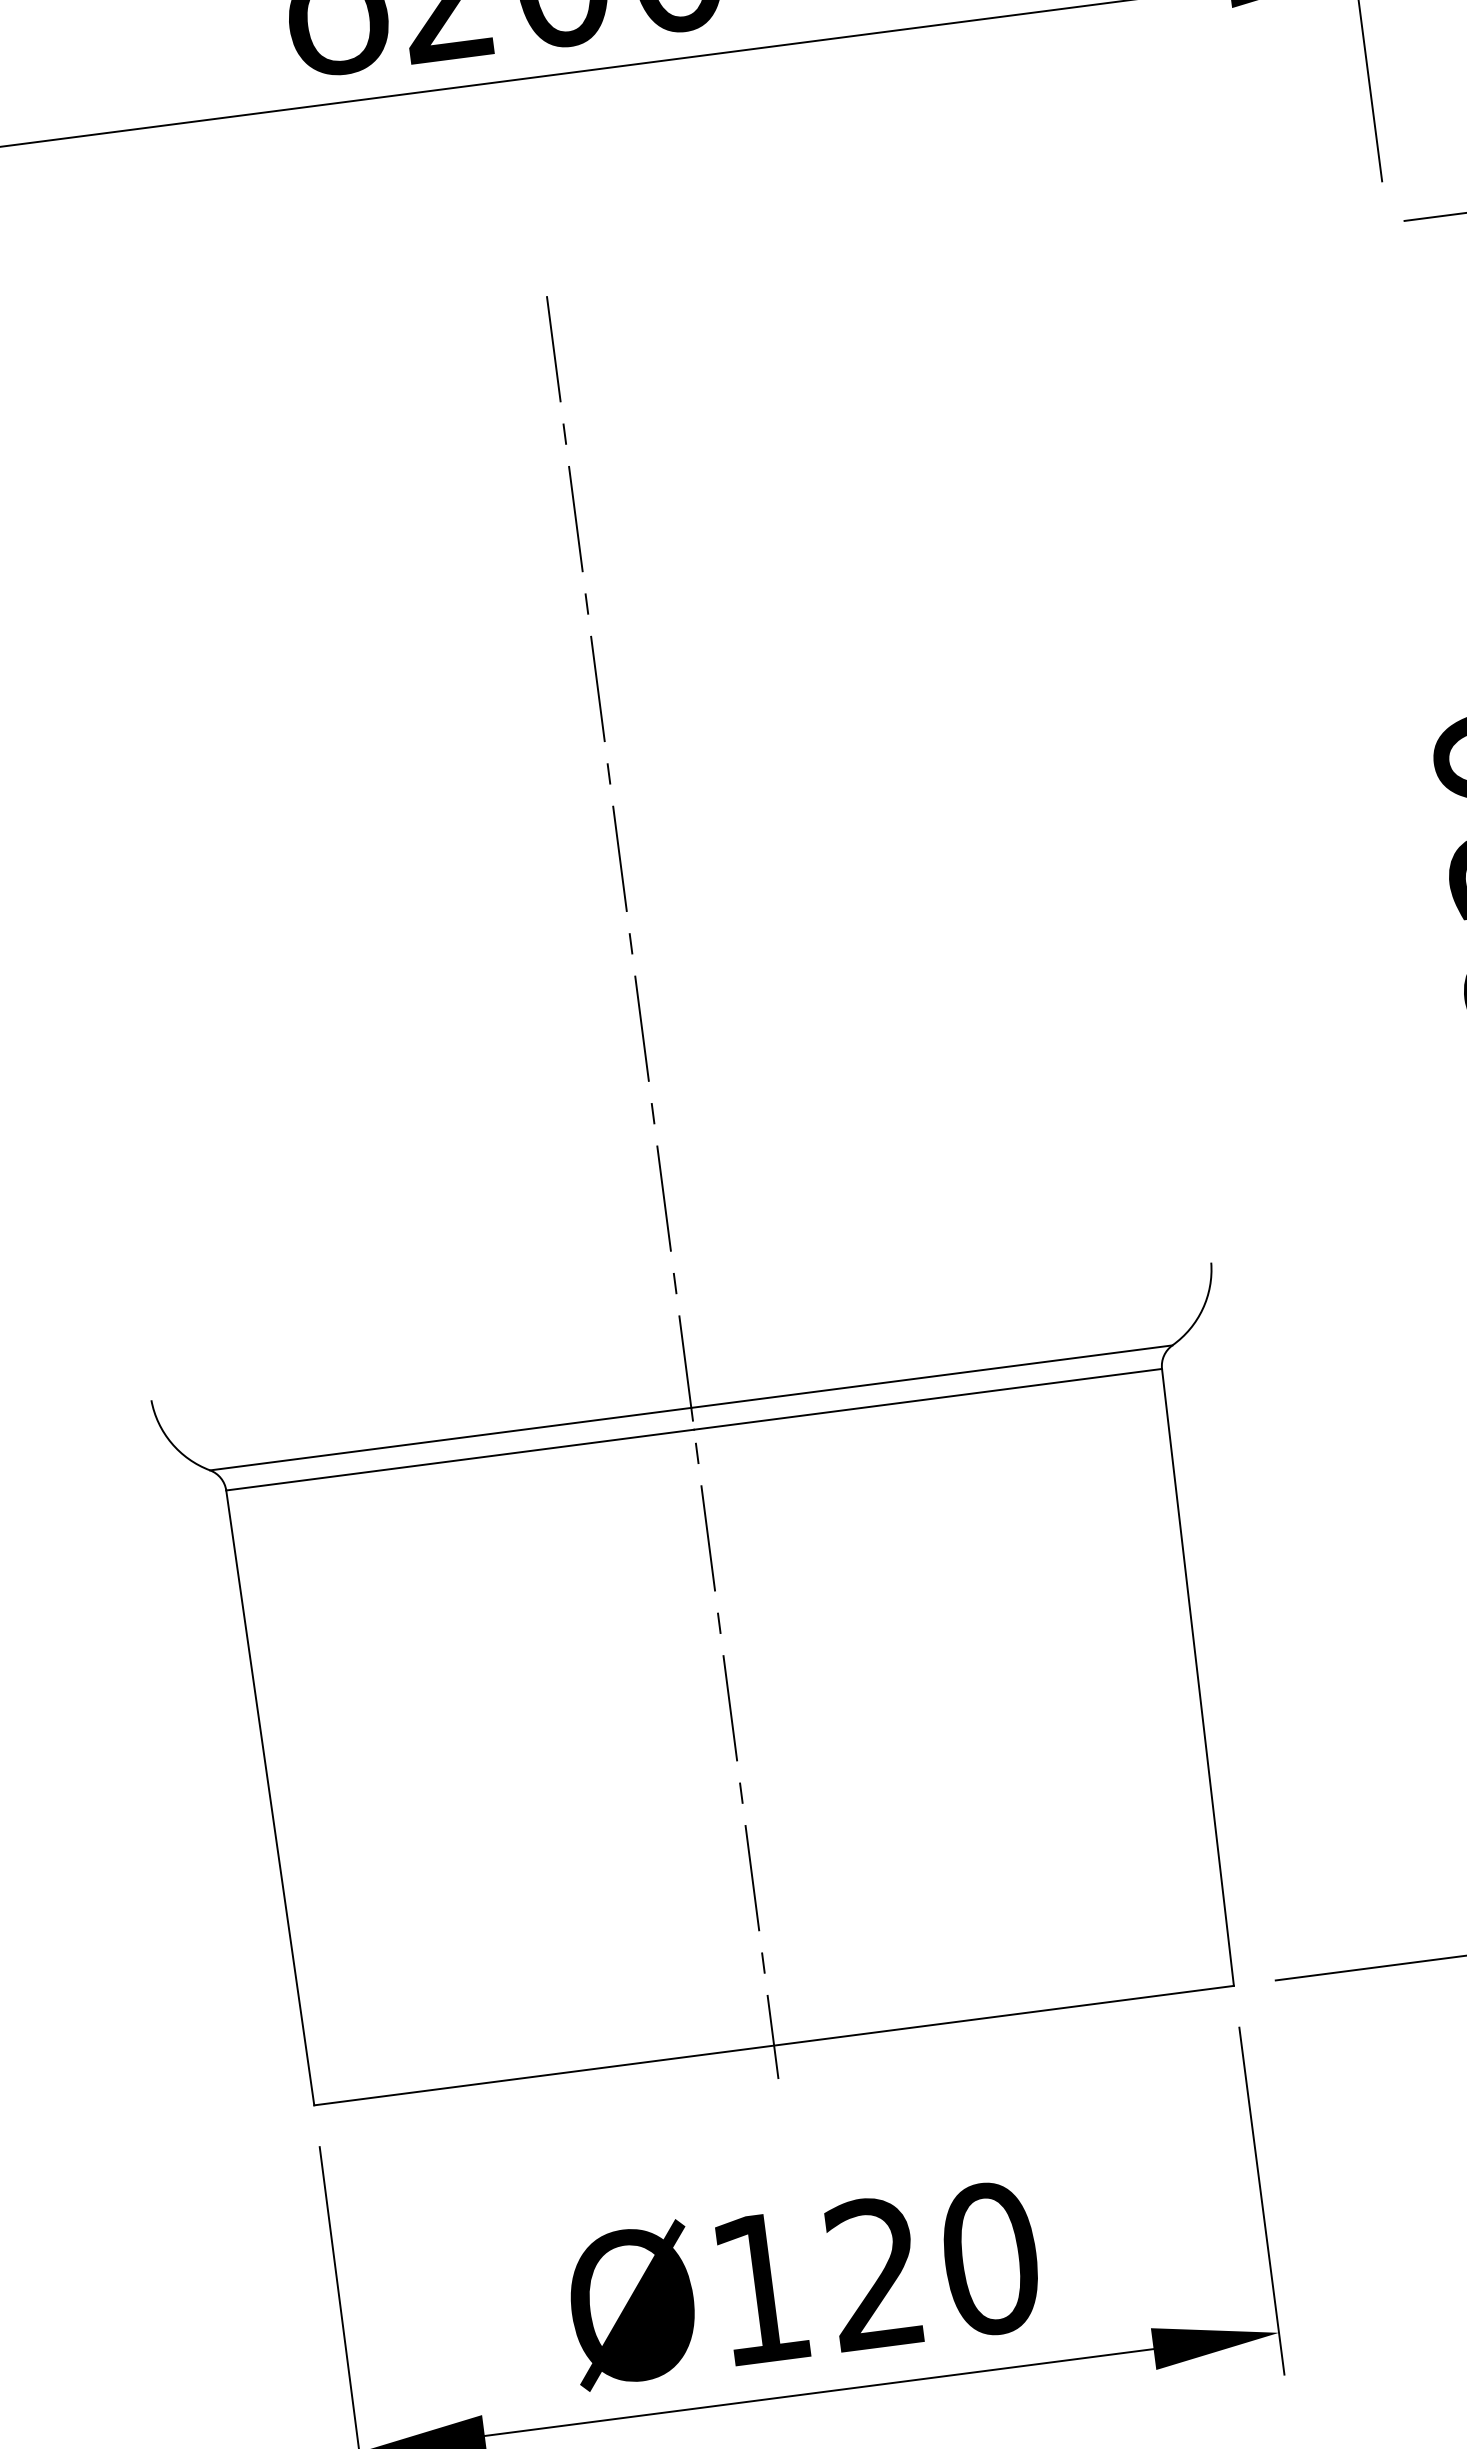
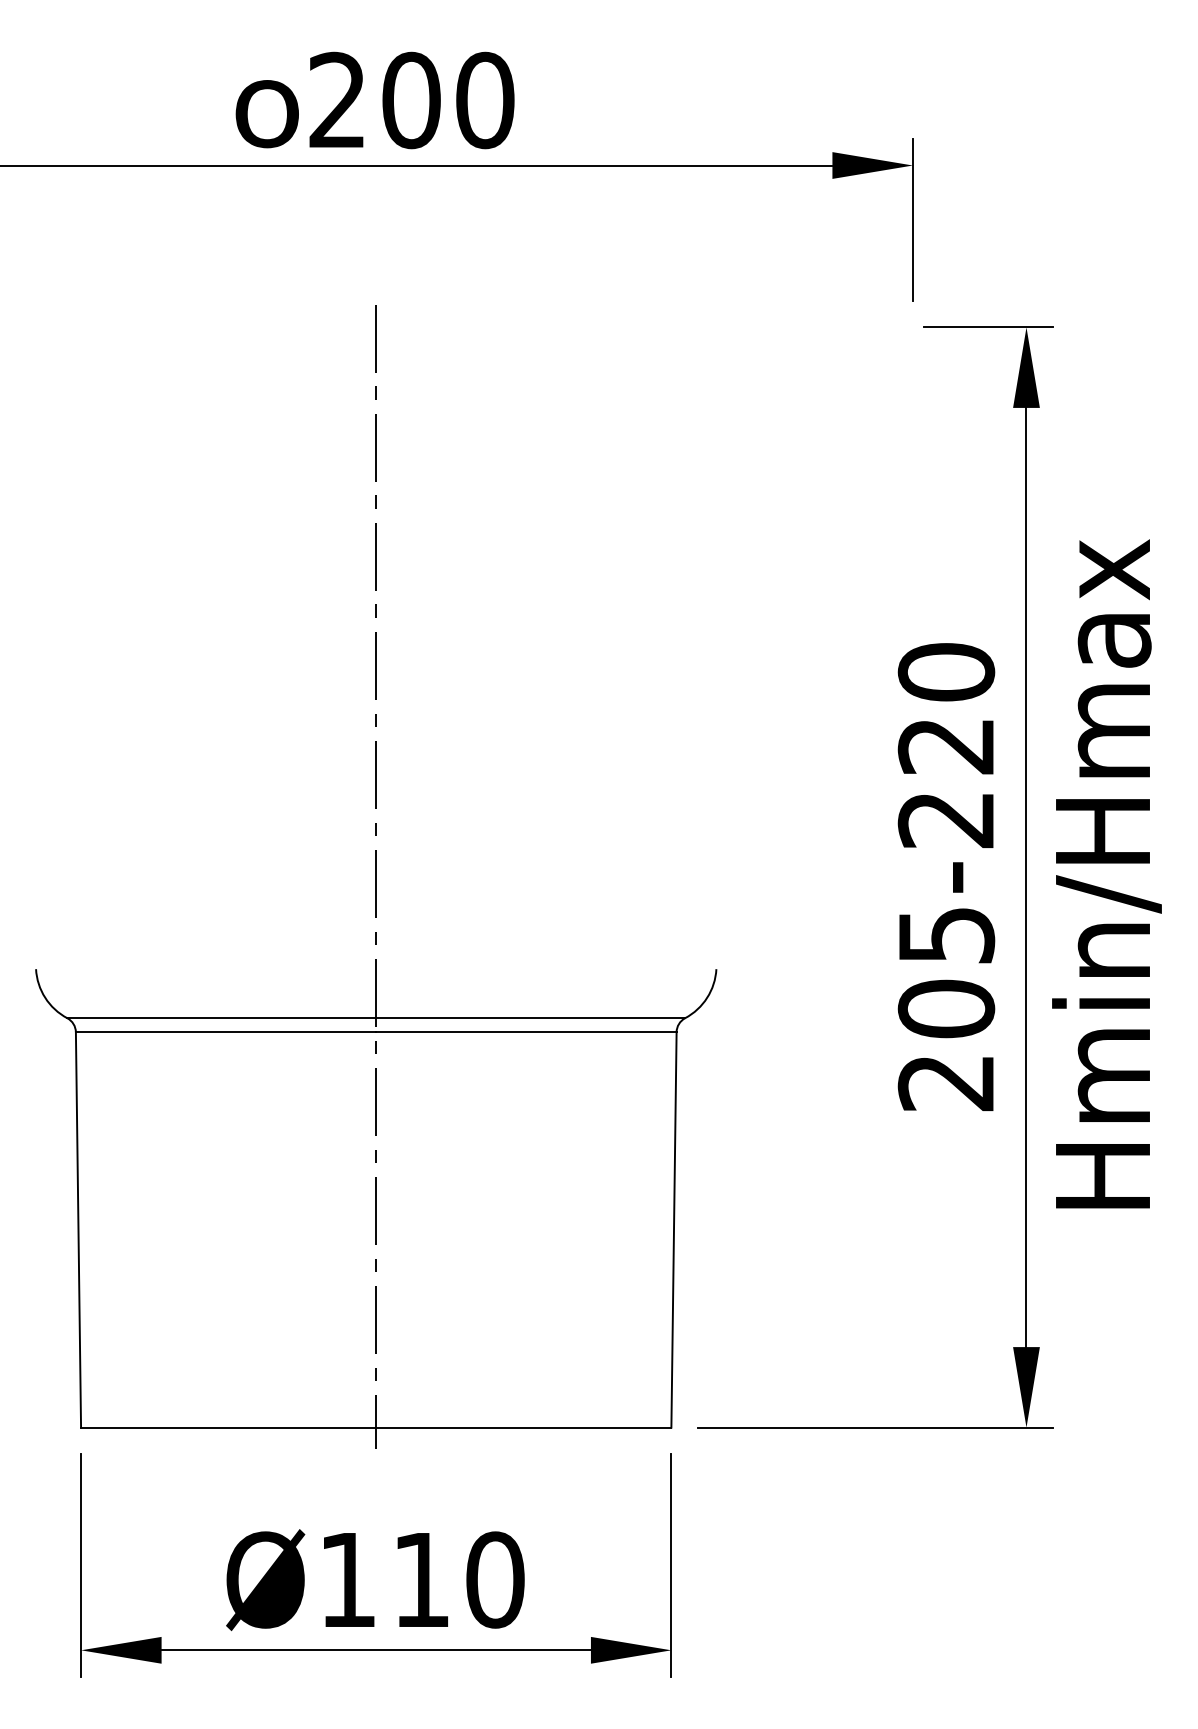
text: (873, 2271) -> (420, 1578), Ø120 -> Ø110

